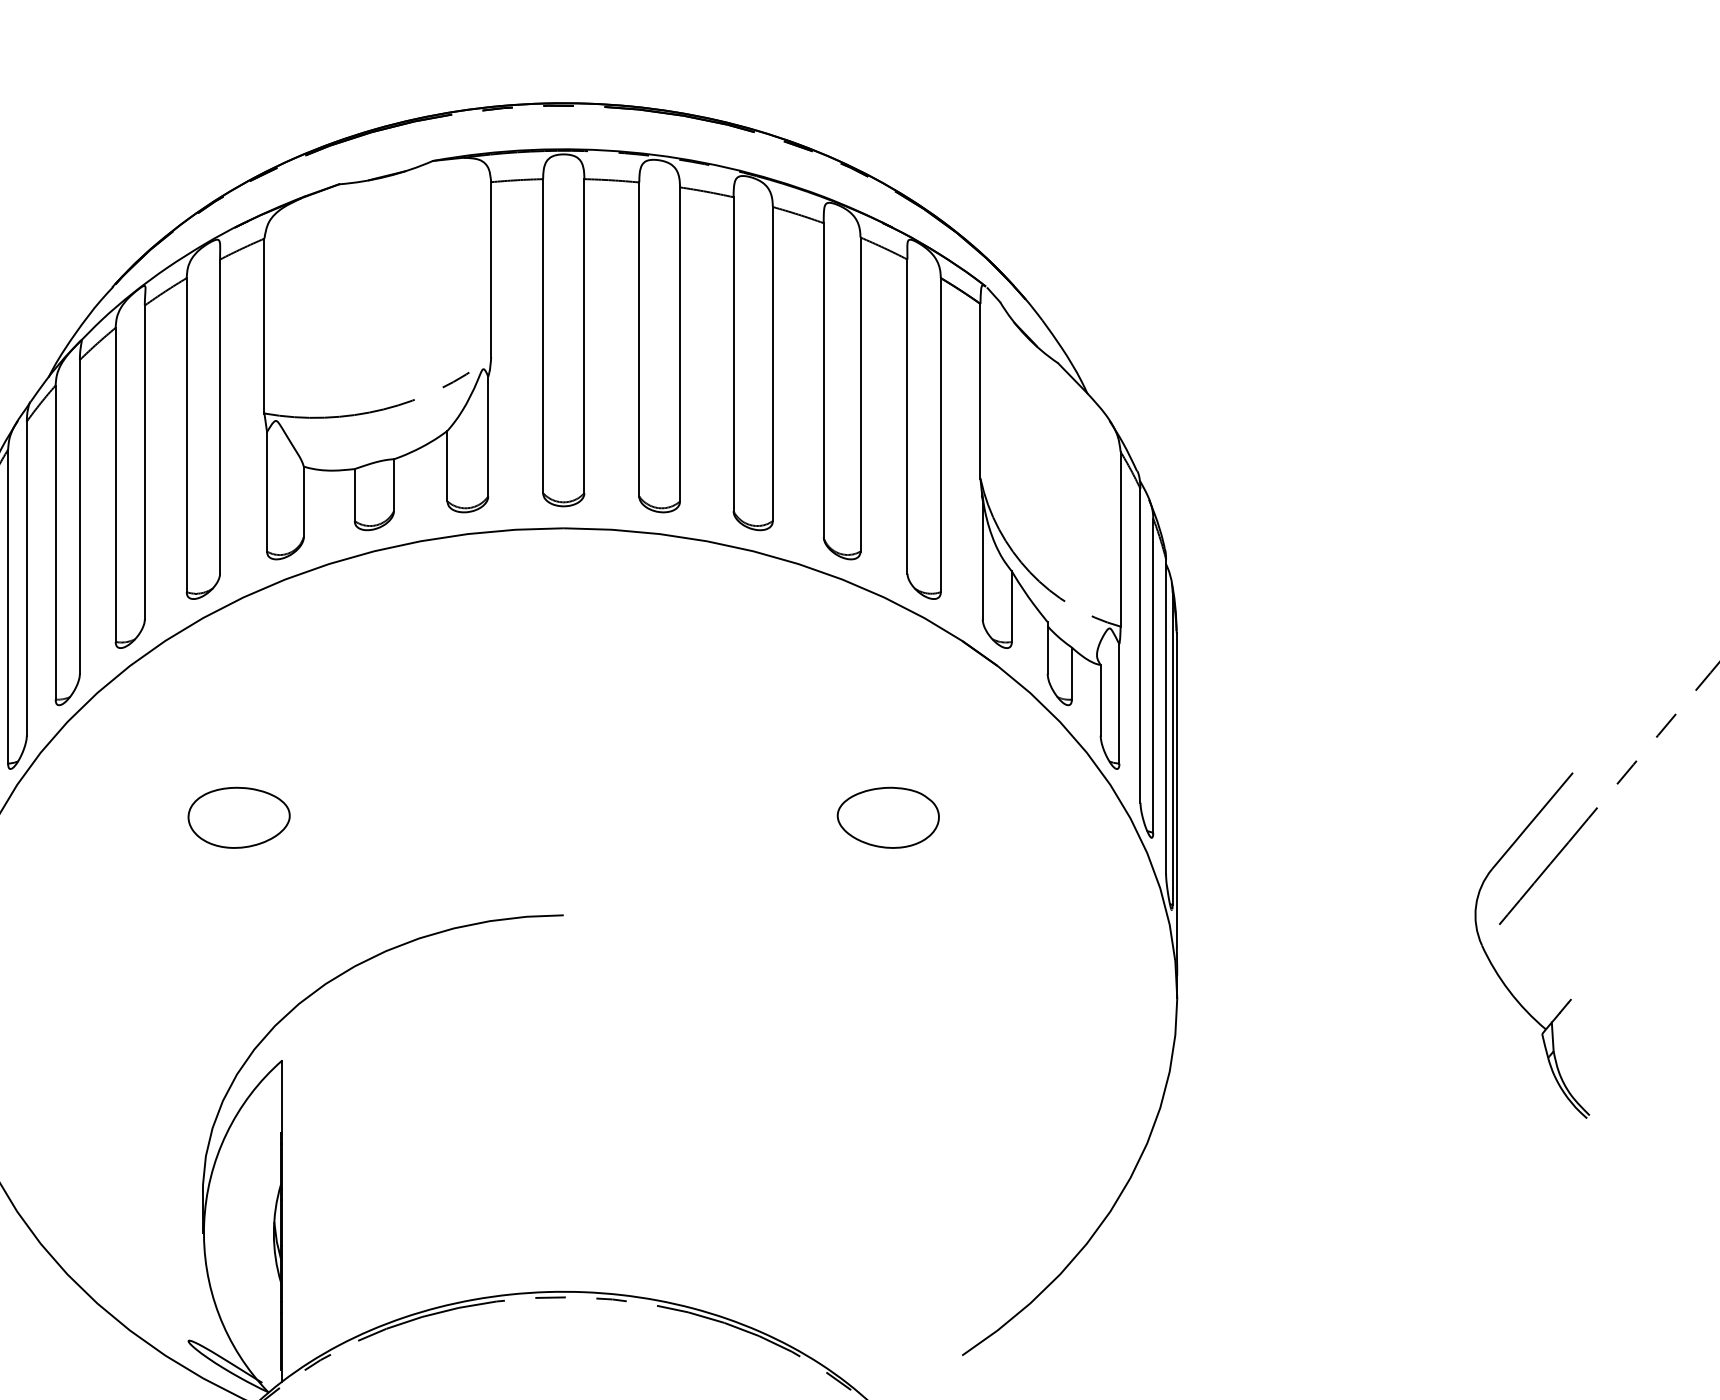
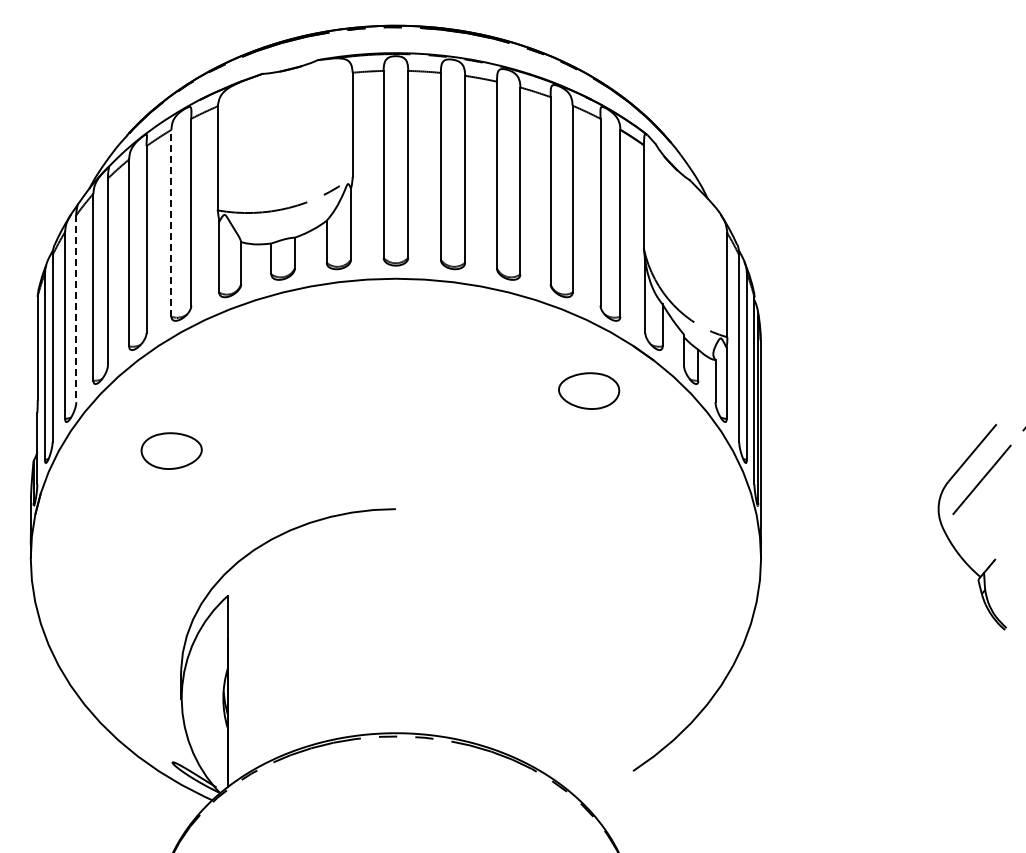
line: (186, 433) -> (171, 222), solid -> dashed
line: (27, 579) -> (76, 309), solid -> dashed
part: (238, 816) -> (171, 450), moved
part: (888, 816) -> (589, 390), moved

